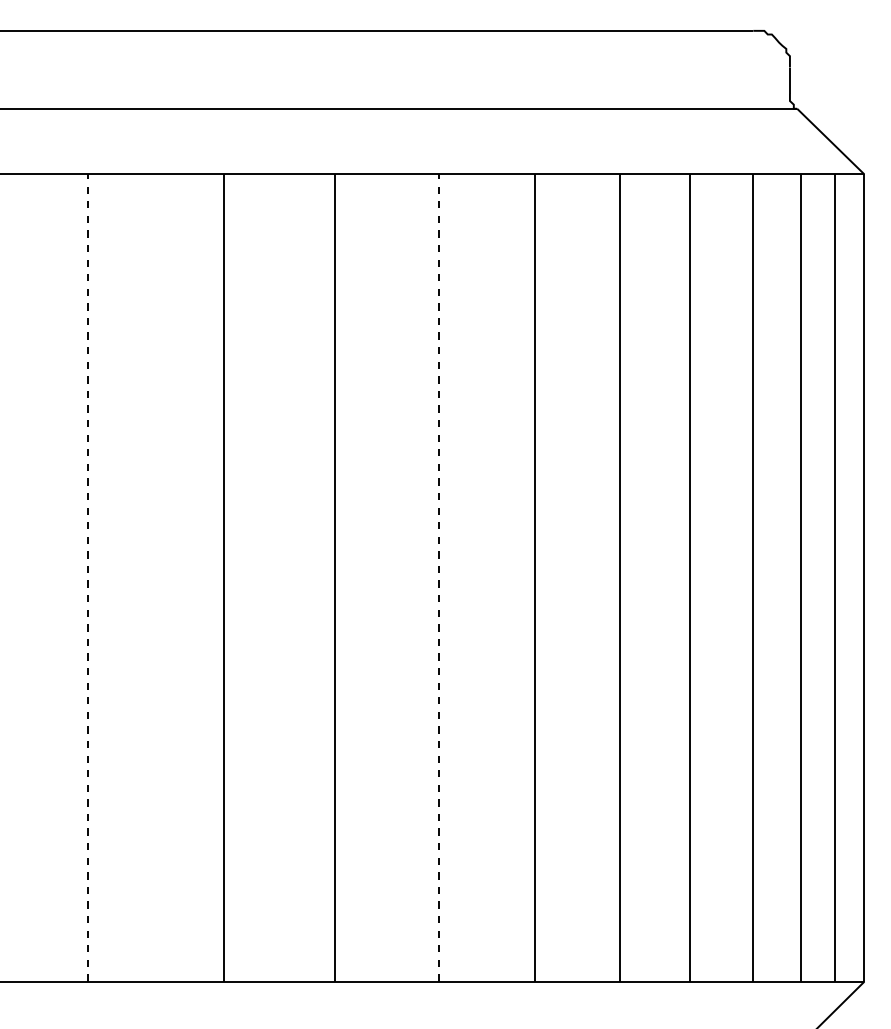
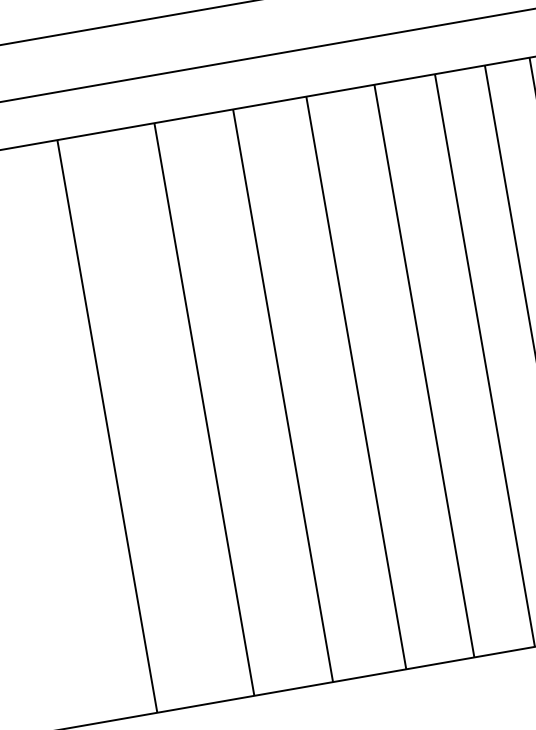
line: (87, 578) -> (107, 426), dashed -> solid
line: (438, 578) -> (356, 383), dashed -> solid

